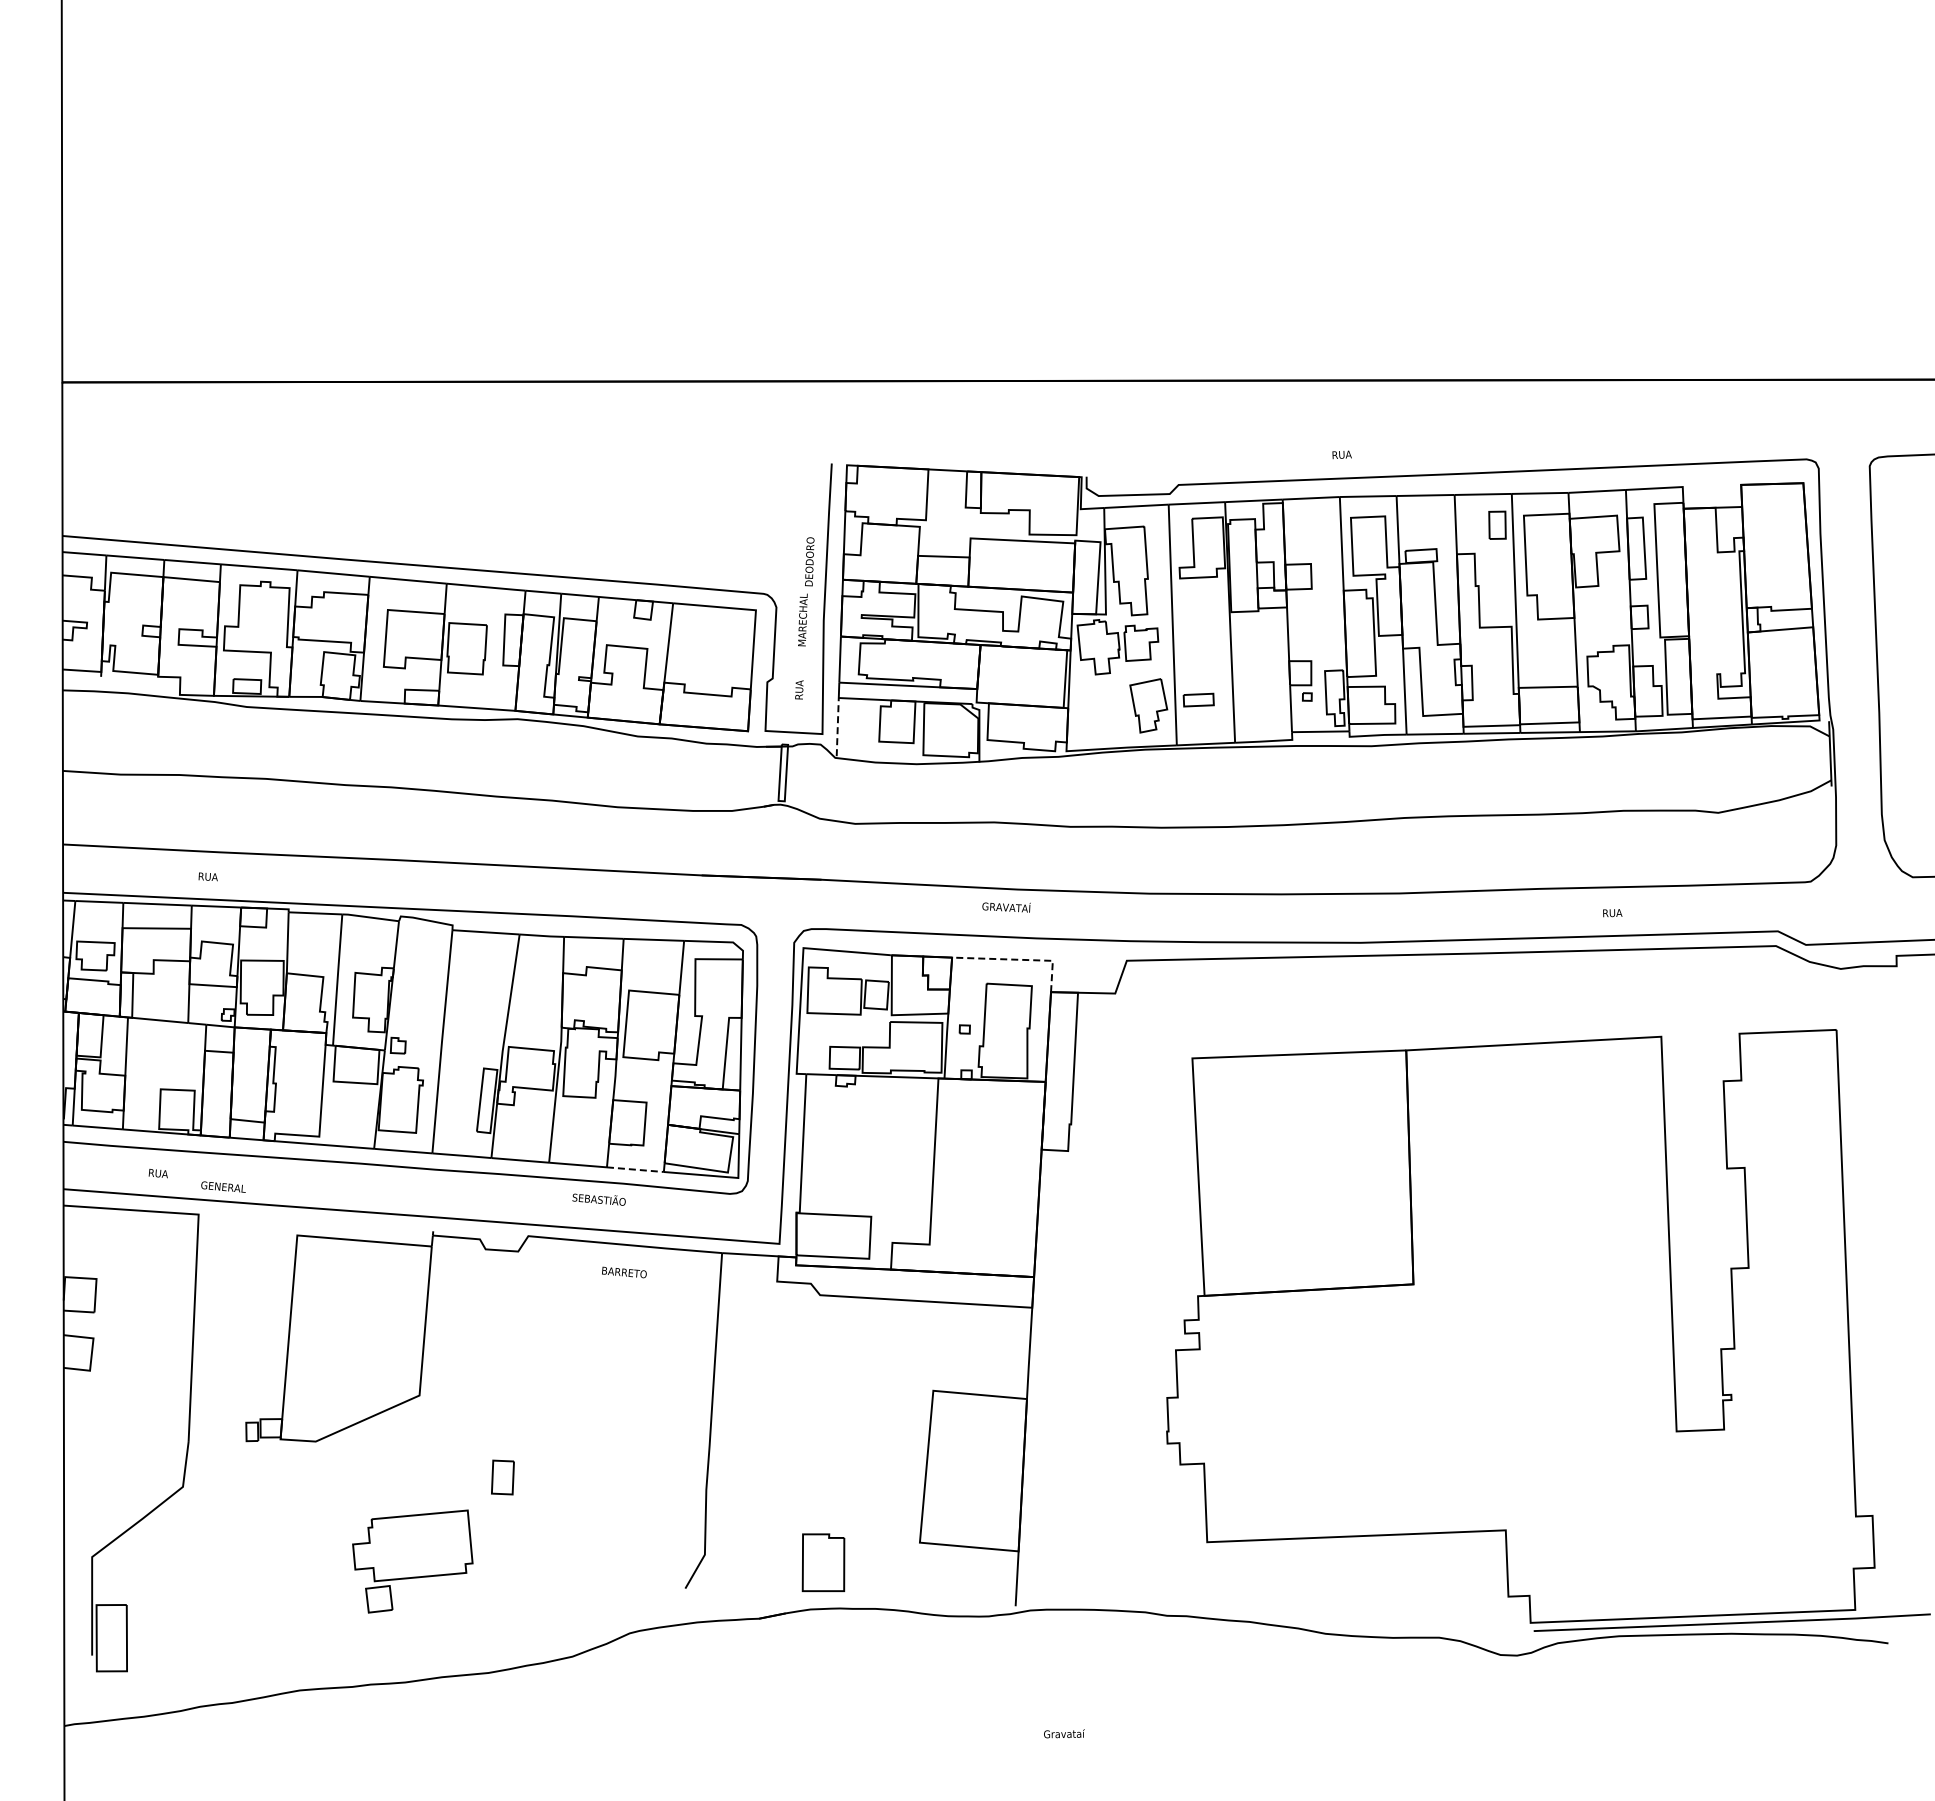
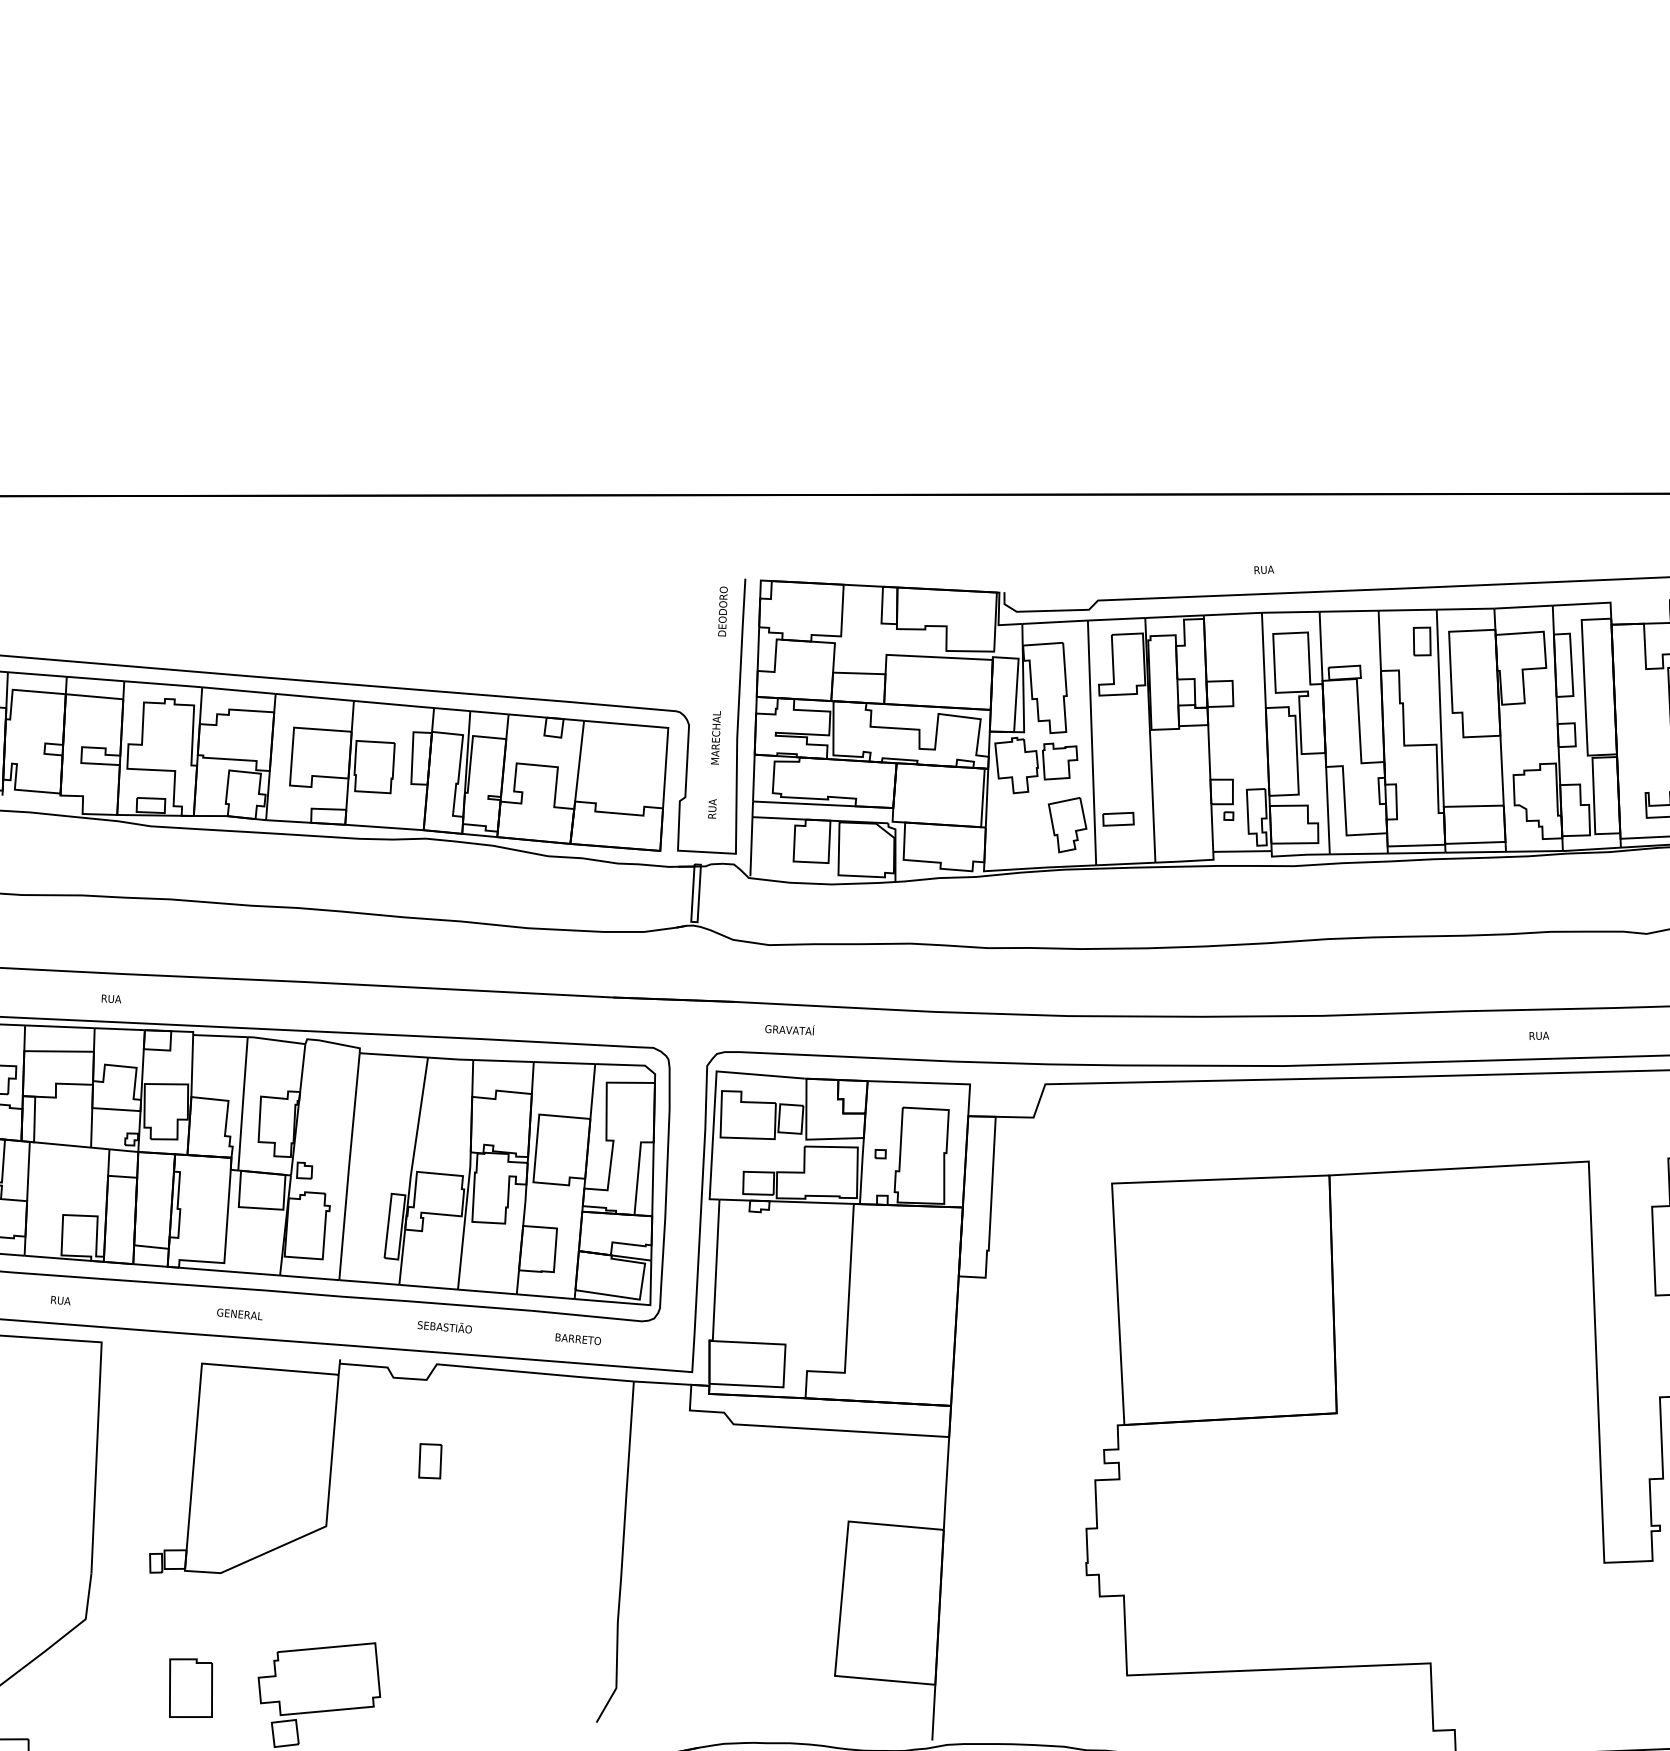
text: (809, 561) -> (722, 611), moved
line: (837, 726) -> (751, 846), dashed -> solid
text: (1006, 907) -> (789, 1030), moved
line: (1018, 959) -> (935, 1083), dashed -> solid
line: (635, 1169) -> (545, 1296), dashed -> solid
text: (223, 1186) -> (239, 1313), moved
text: (598, 1199) -> (444, 1327), moved
text: (624, 1272) -> (578, 1339), moved
part: (502, 1477) -> (429, 1461), moved
part: (823, 1562) -> (190, 1687), moved

